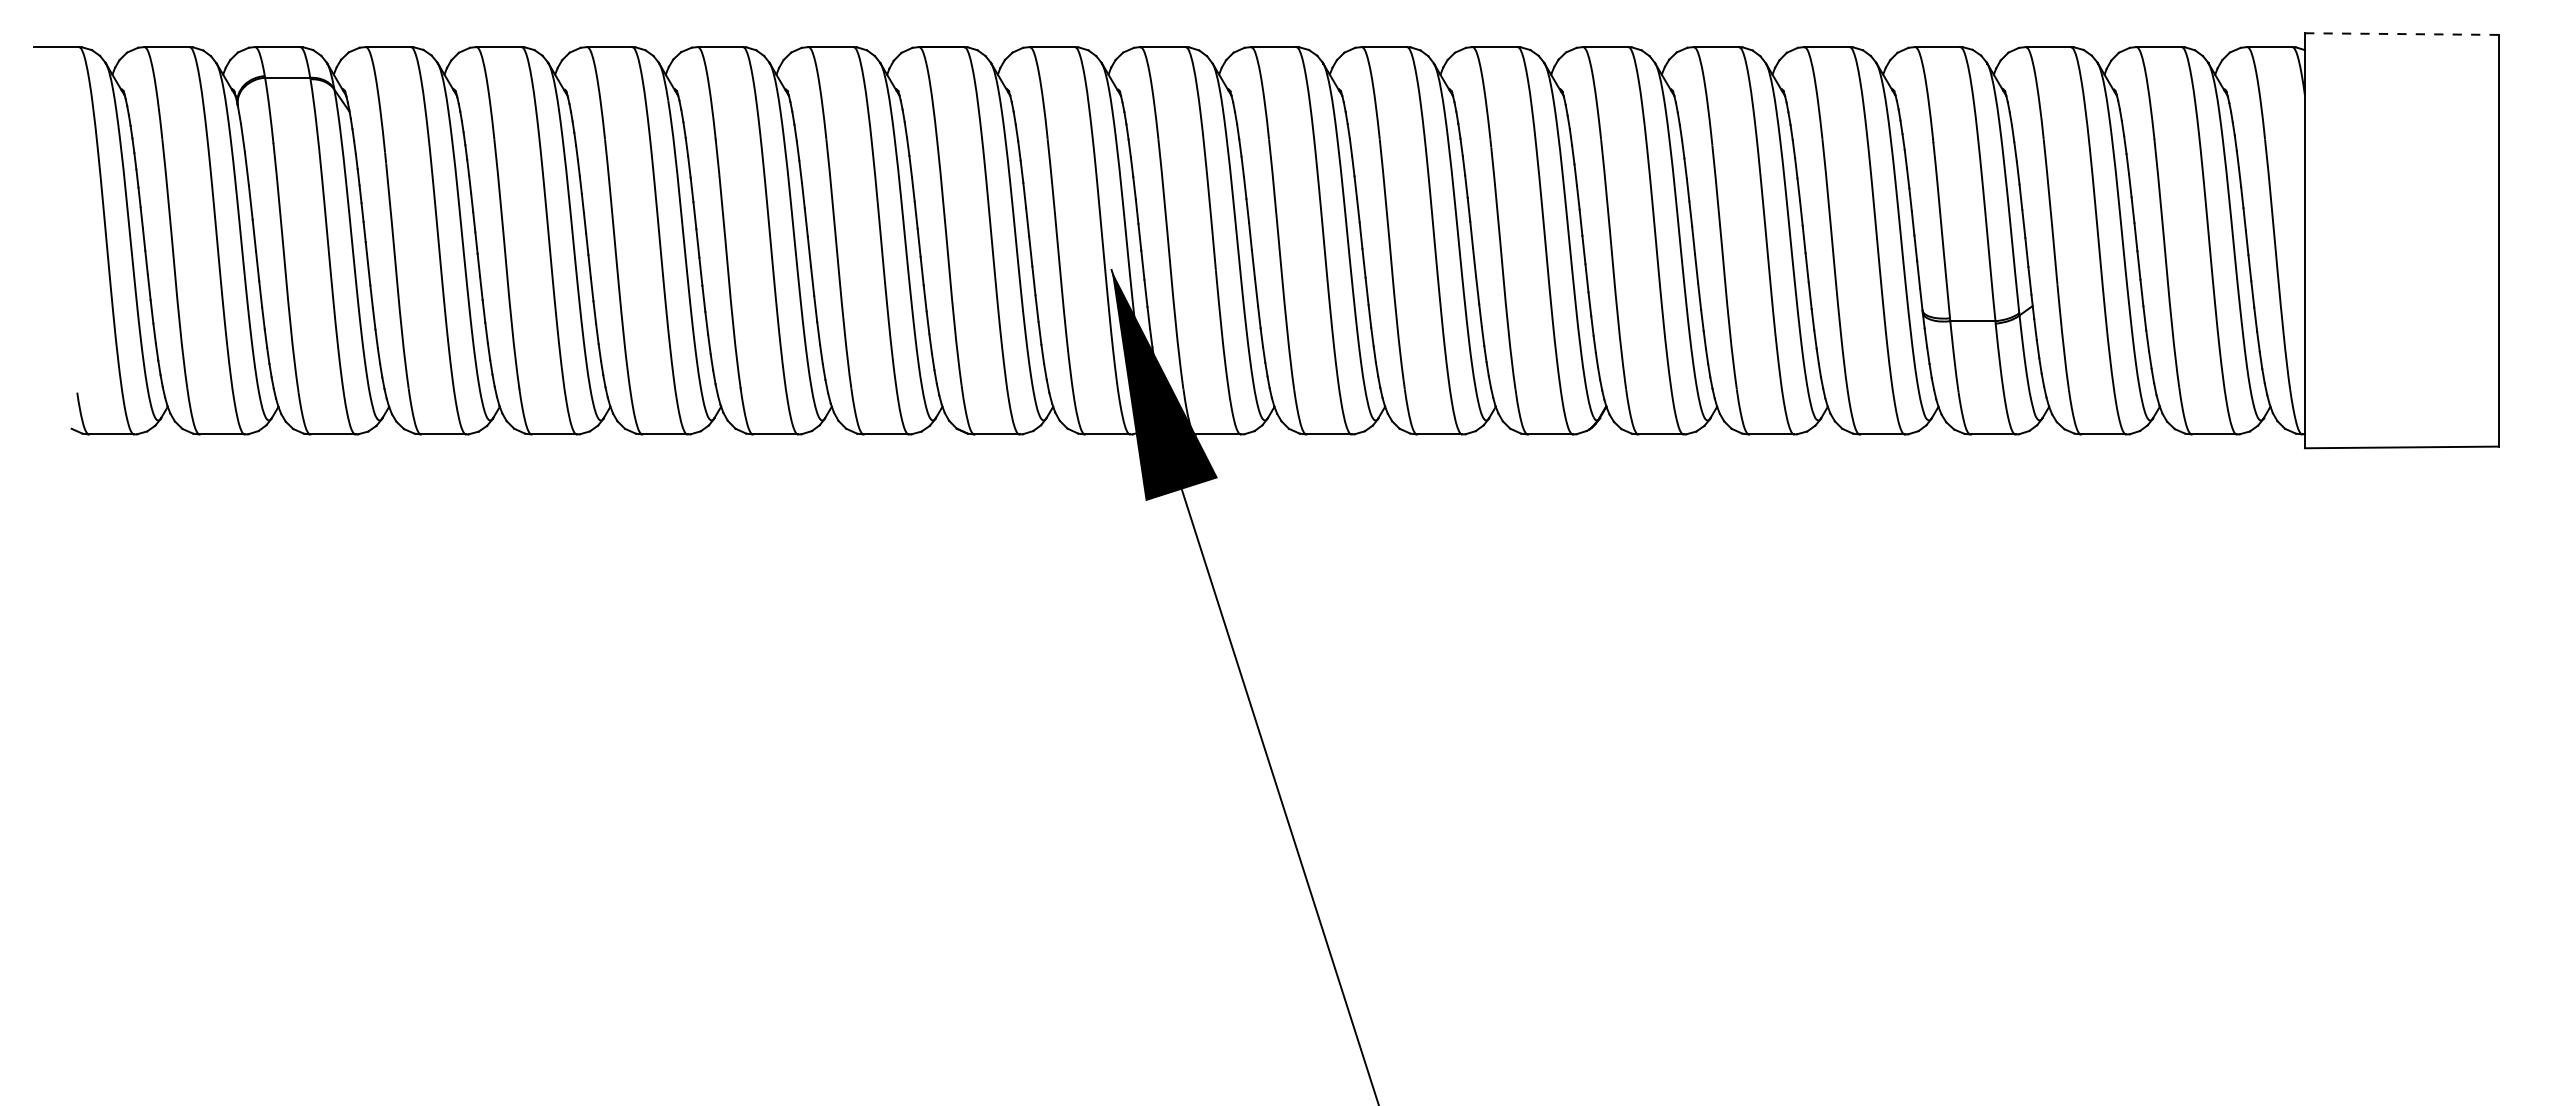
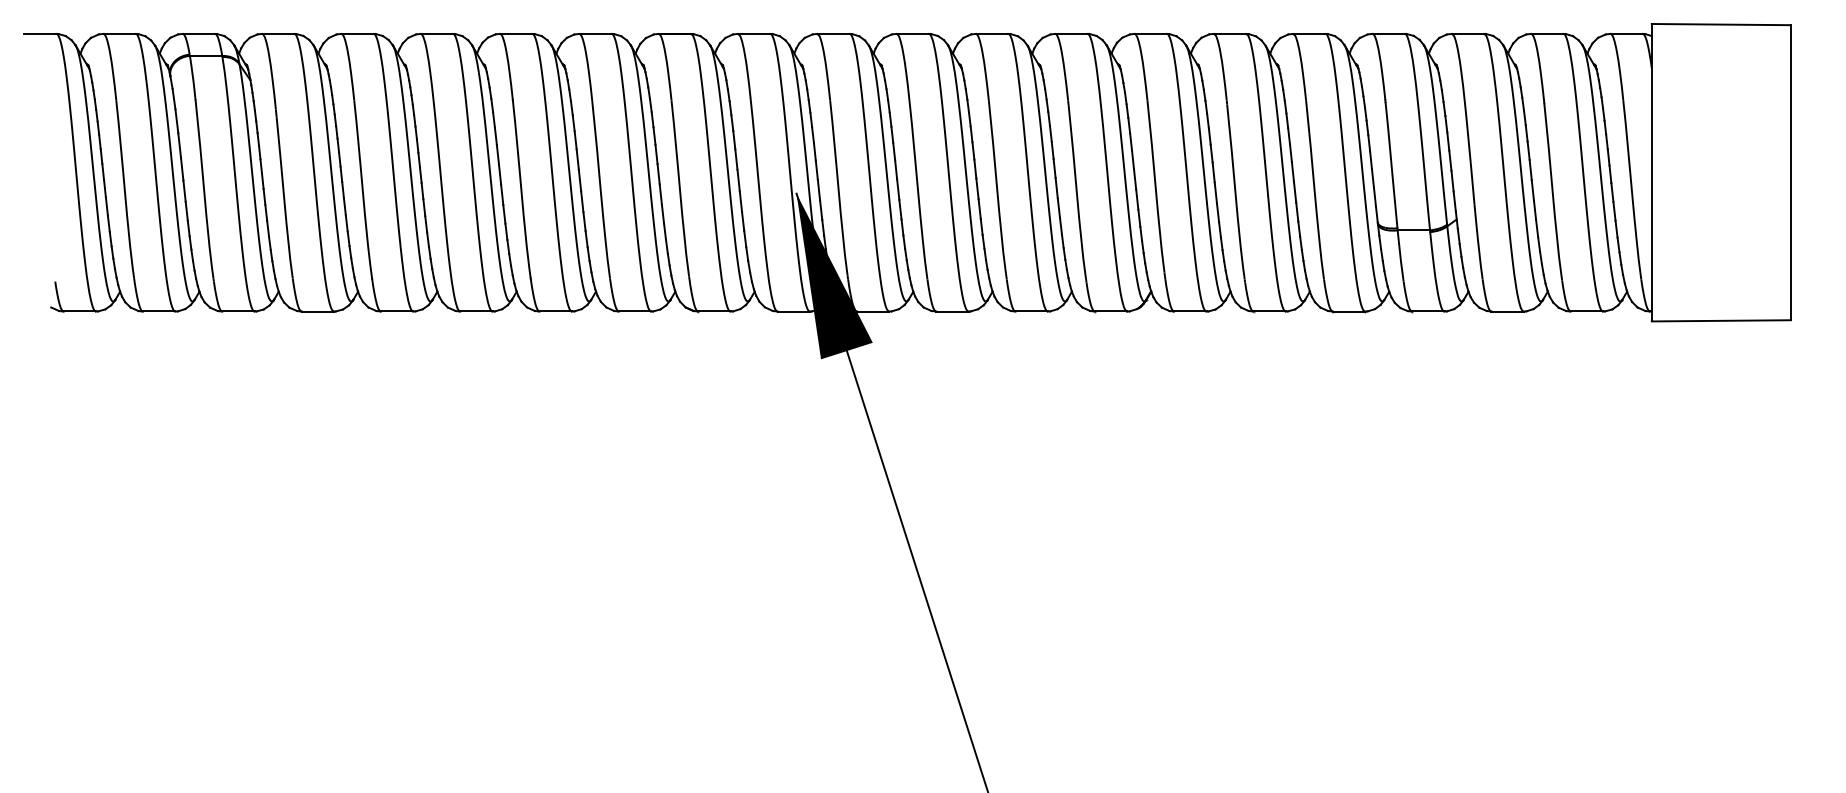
line: (2401, 34) -> (1721, 24), dashed -> solid

